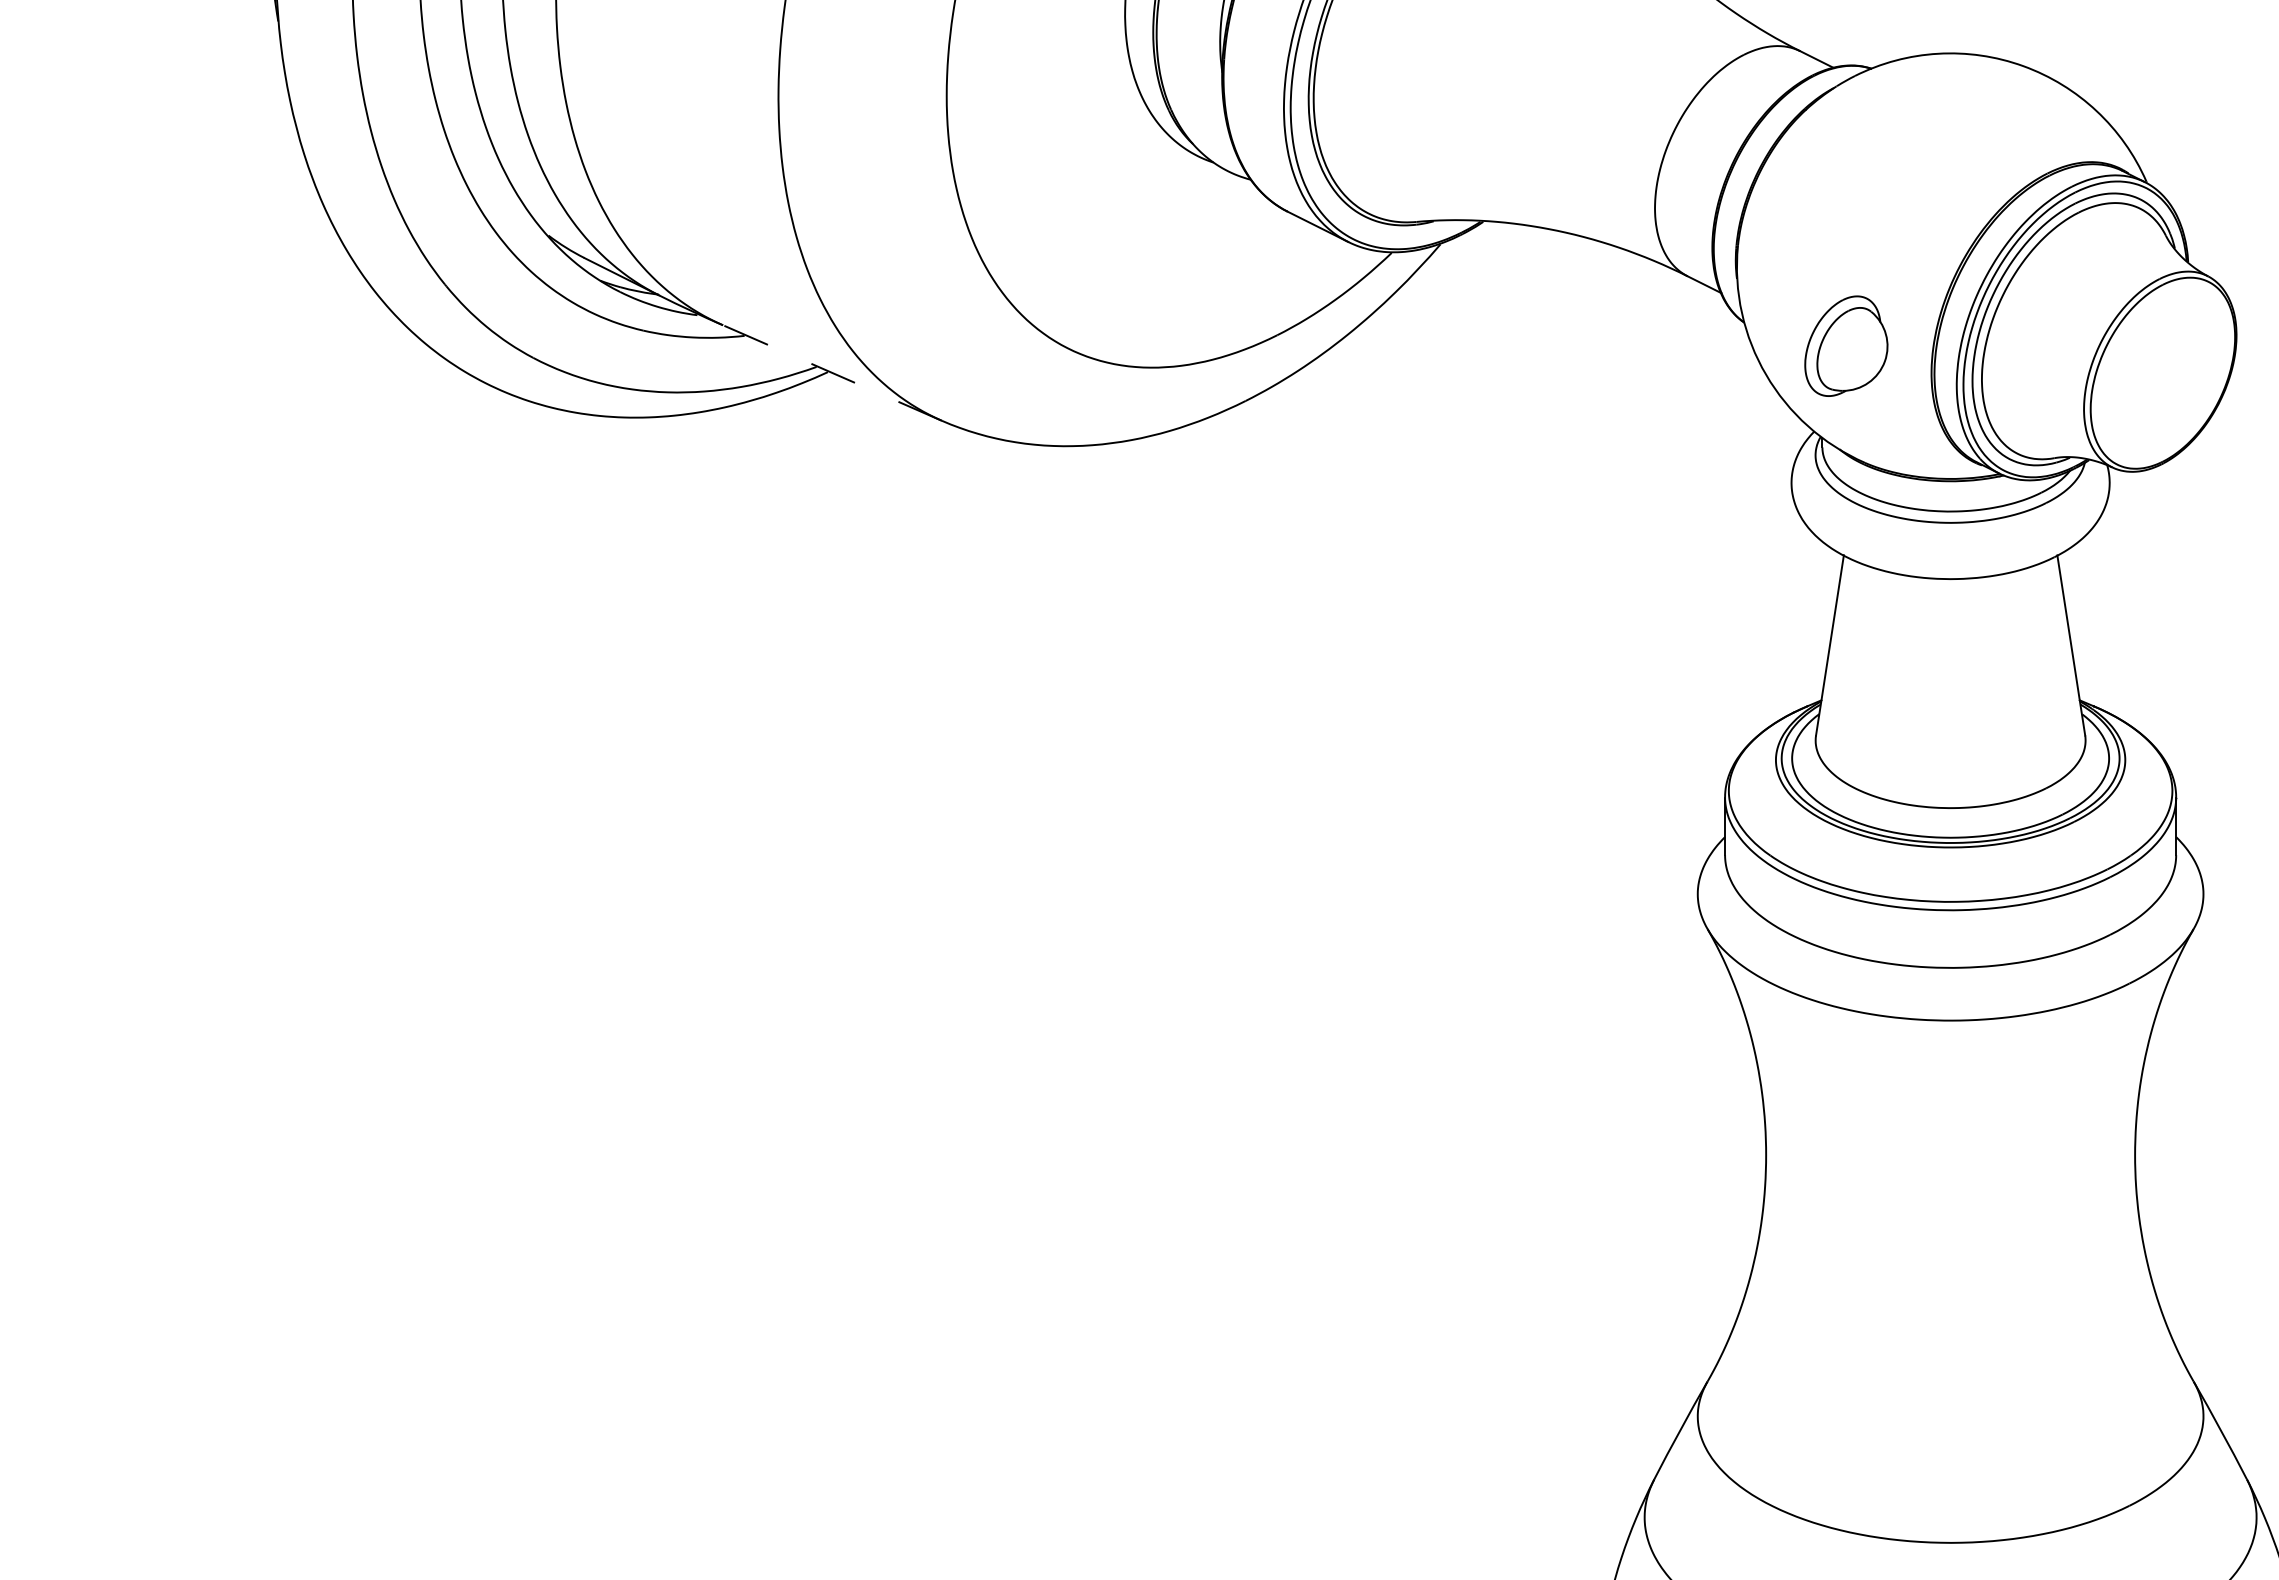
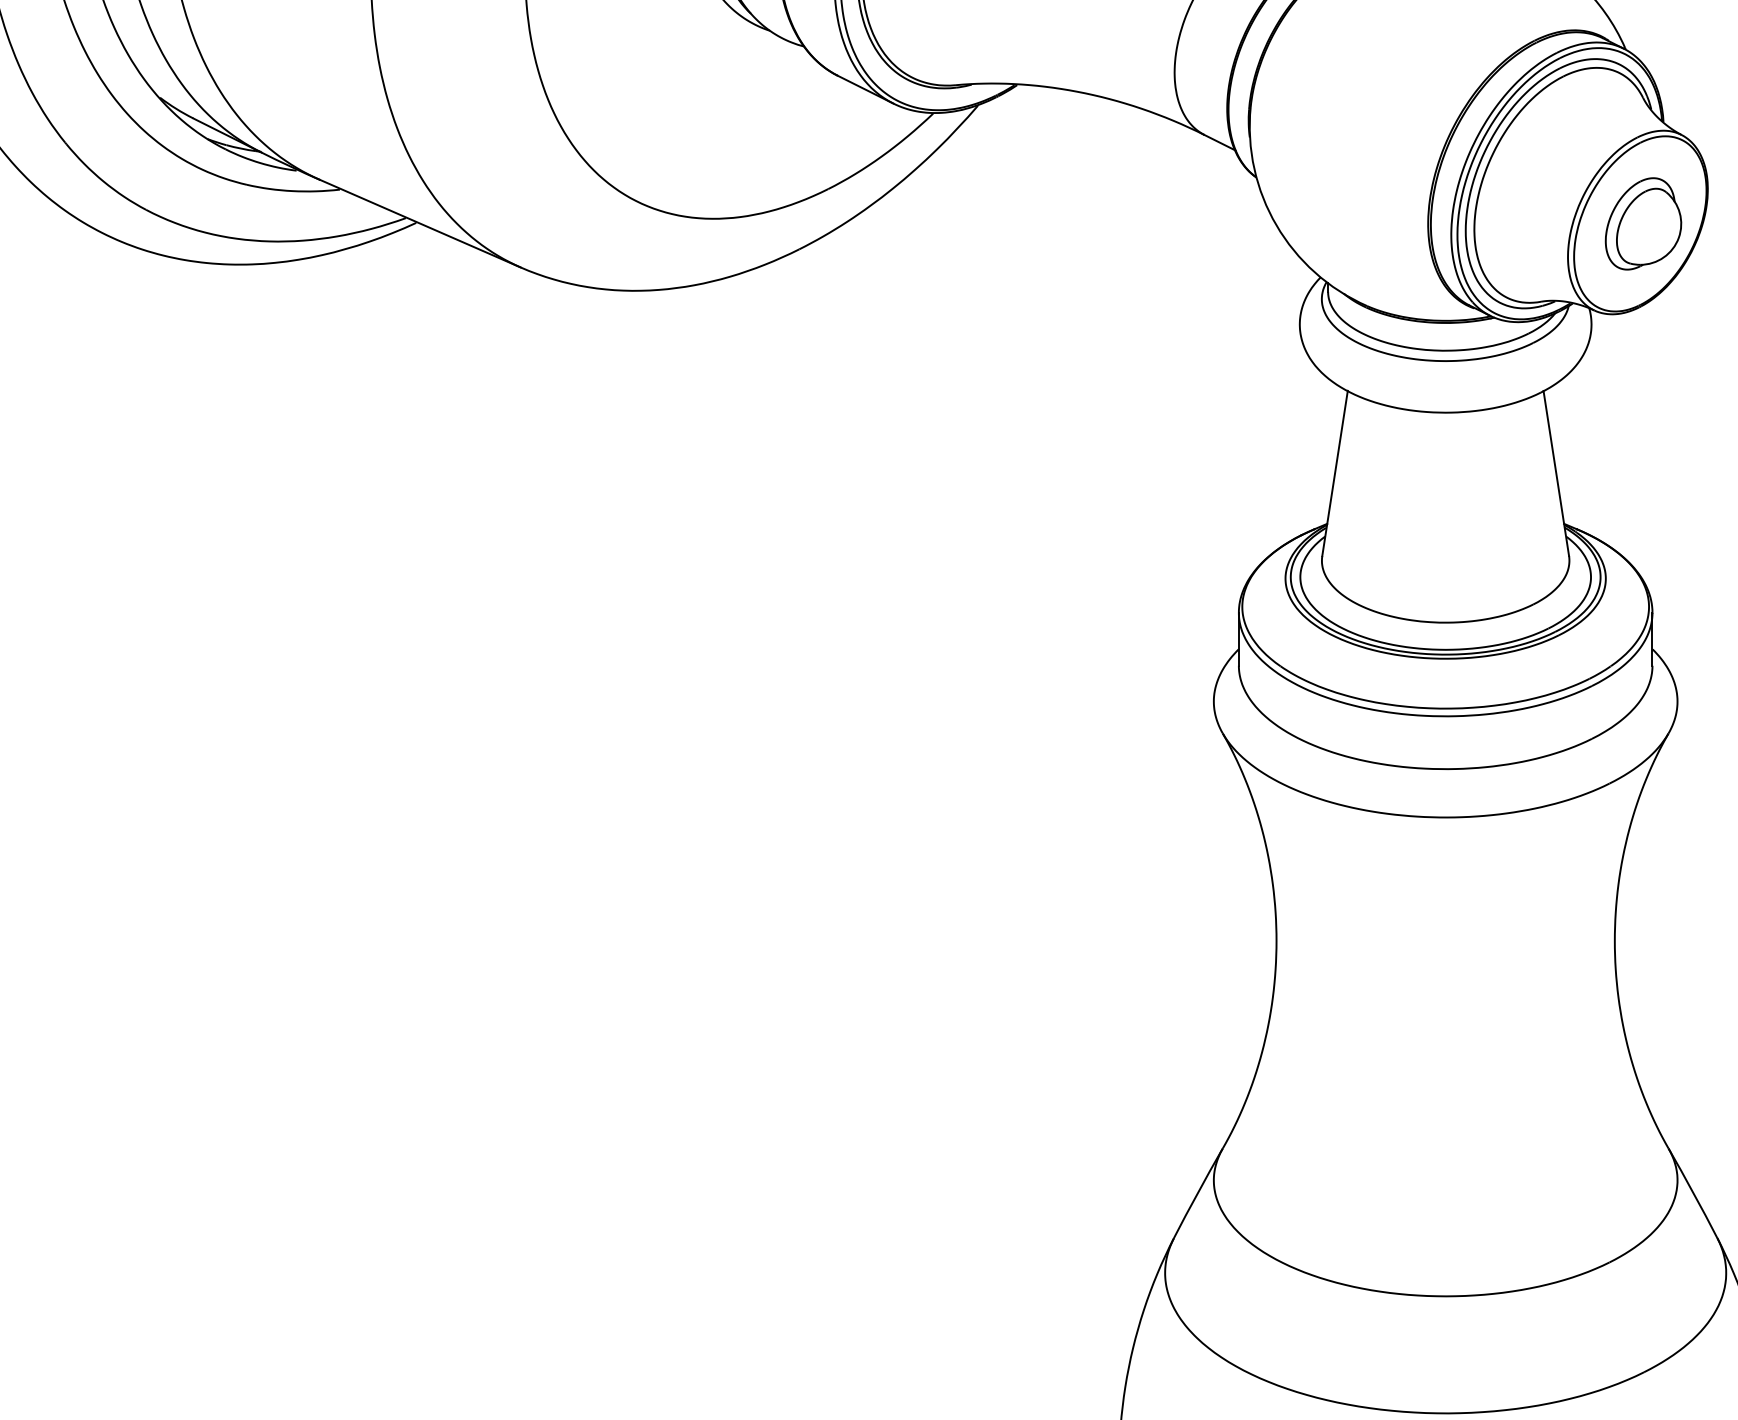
part: (1846, 345) -> (1643, 223), moved
line: (832, 372) -> (420, 223), dashed -> solid

